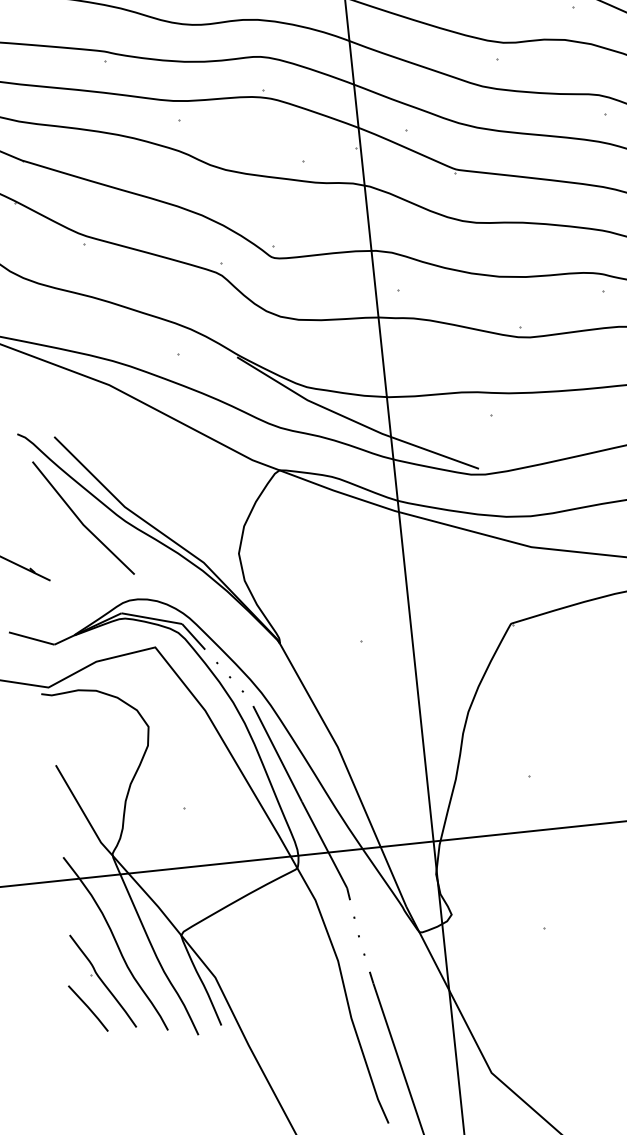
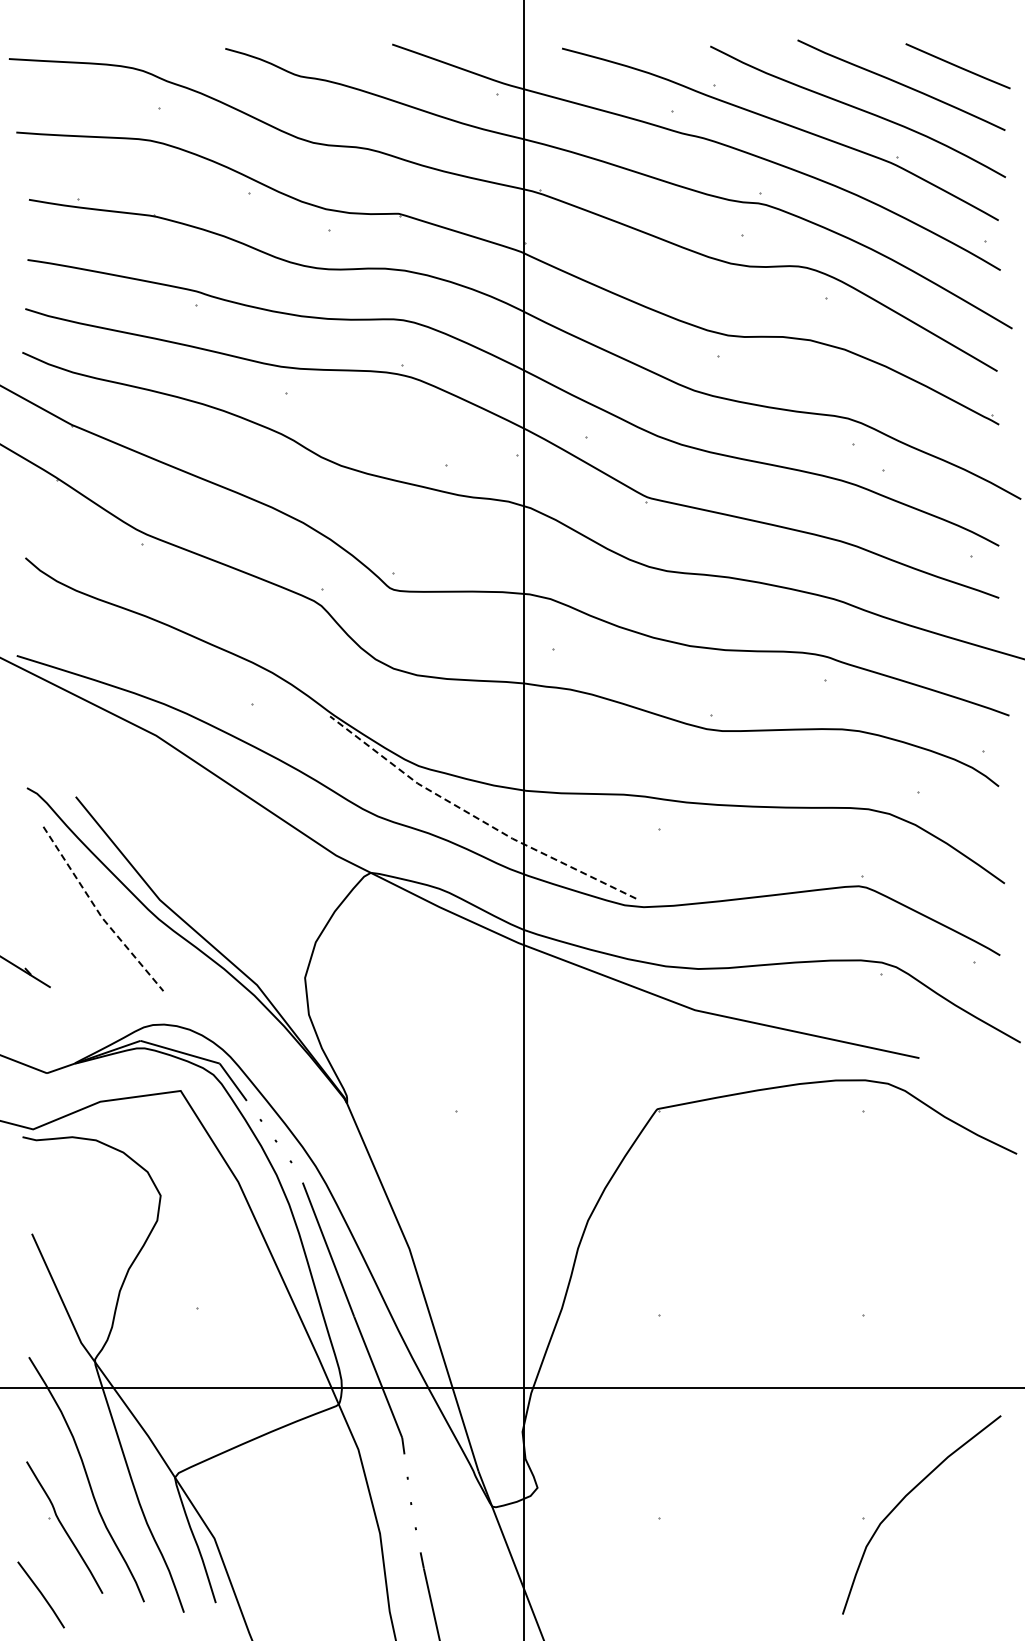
line: (353, 420) -> (476, 817), solid -> dashed
line: (80, 521) -> (99, 912), solid -> dashed
line: (87, 1007) -> (40, 1593), moved

